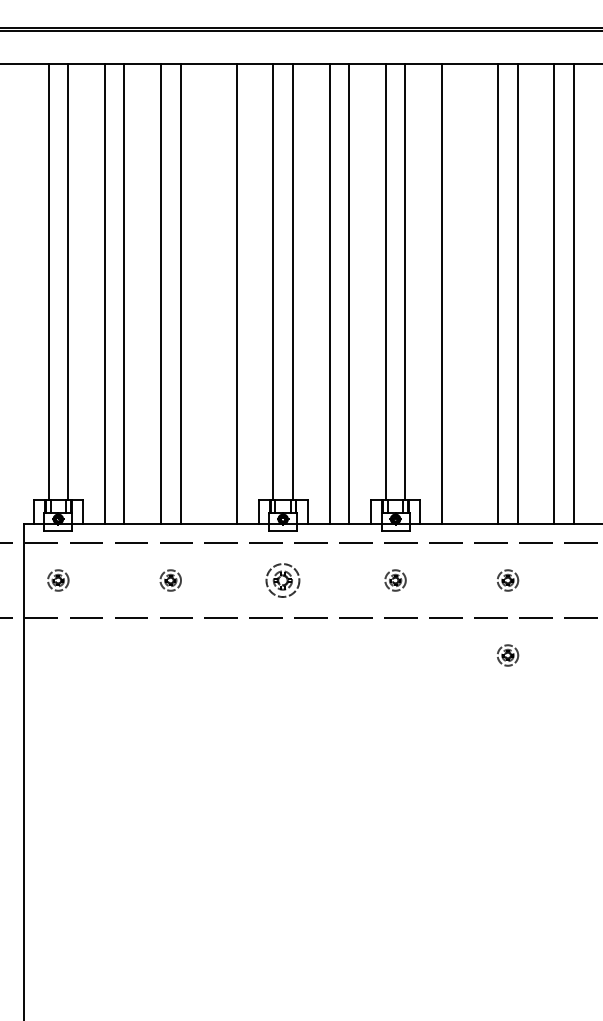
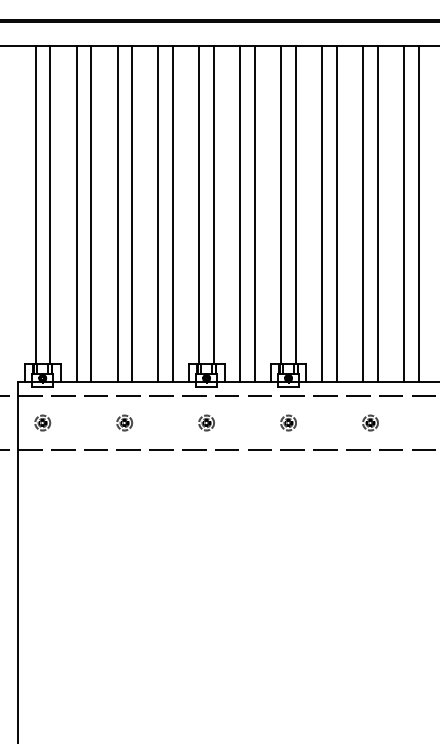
line: (217, 293) -> (158, 213), added
line: (461, 293) -> (336, 213), added
part: (283, 580) -> (206, 423), size x0.62
part: (508, 655) -> (370, 477), removed

